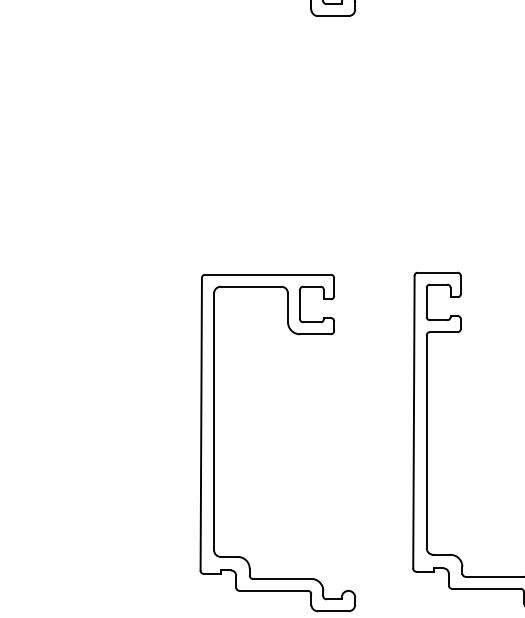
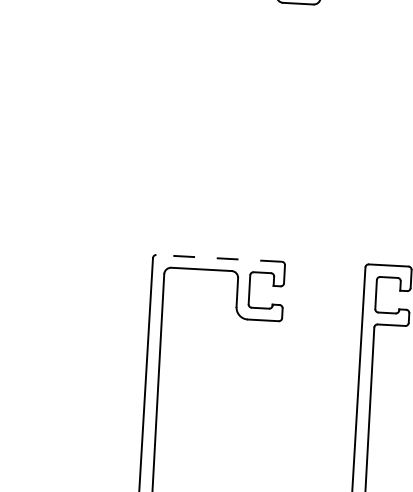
line: (268, 274) -> (219, 258), solid -> dashed

